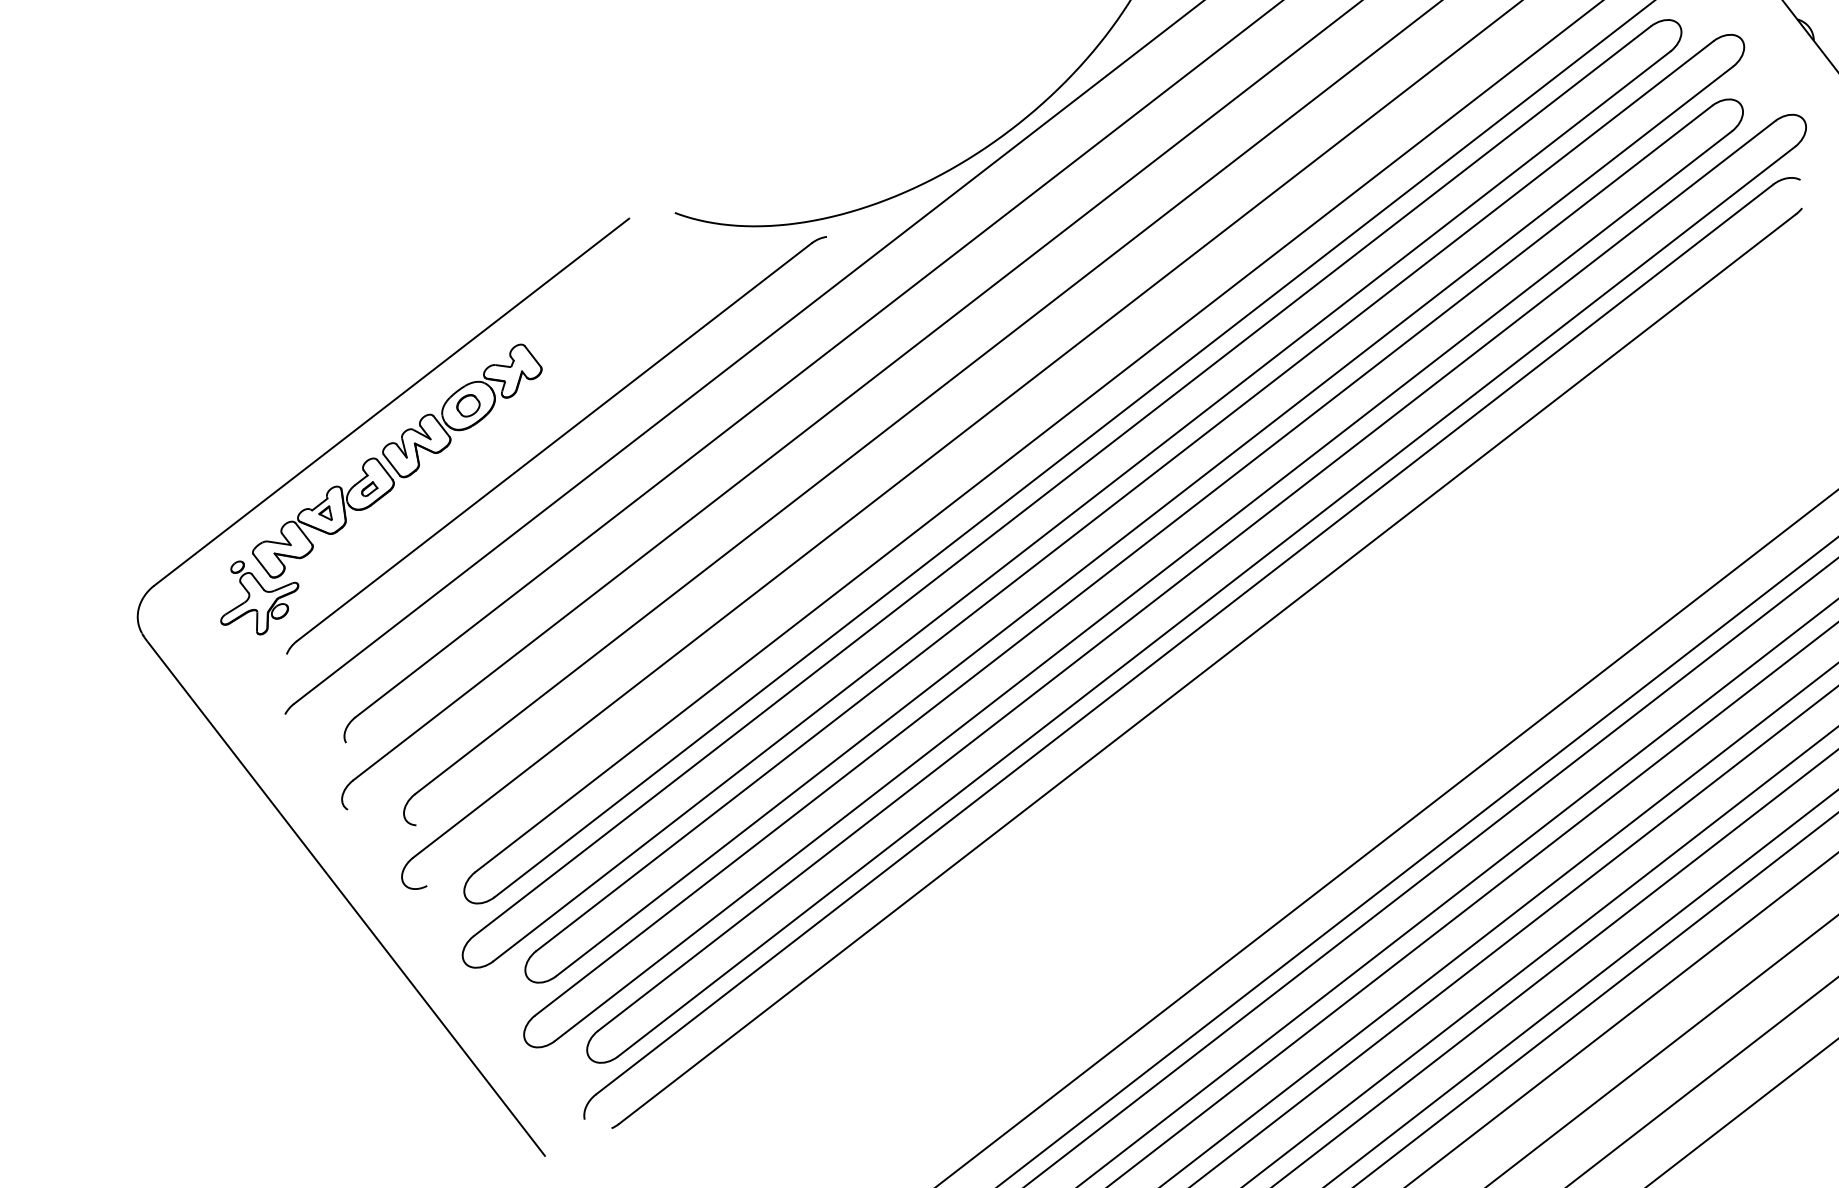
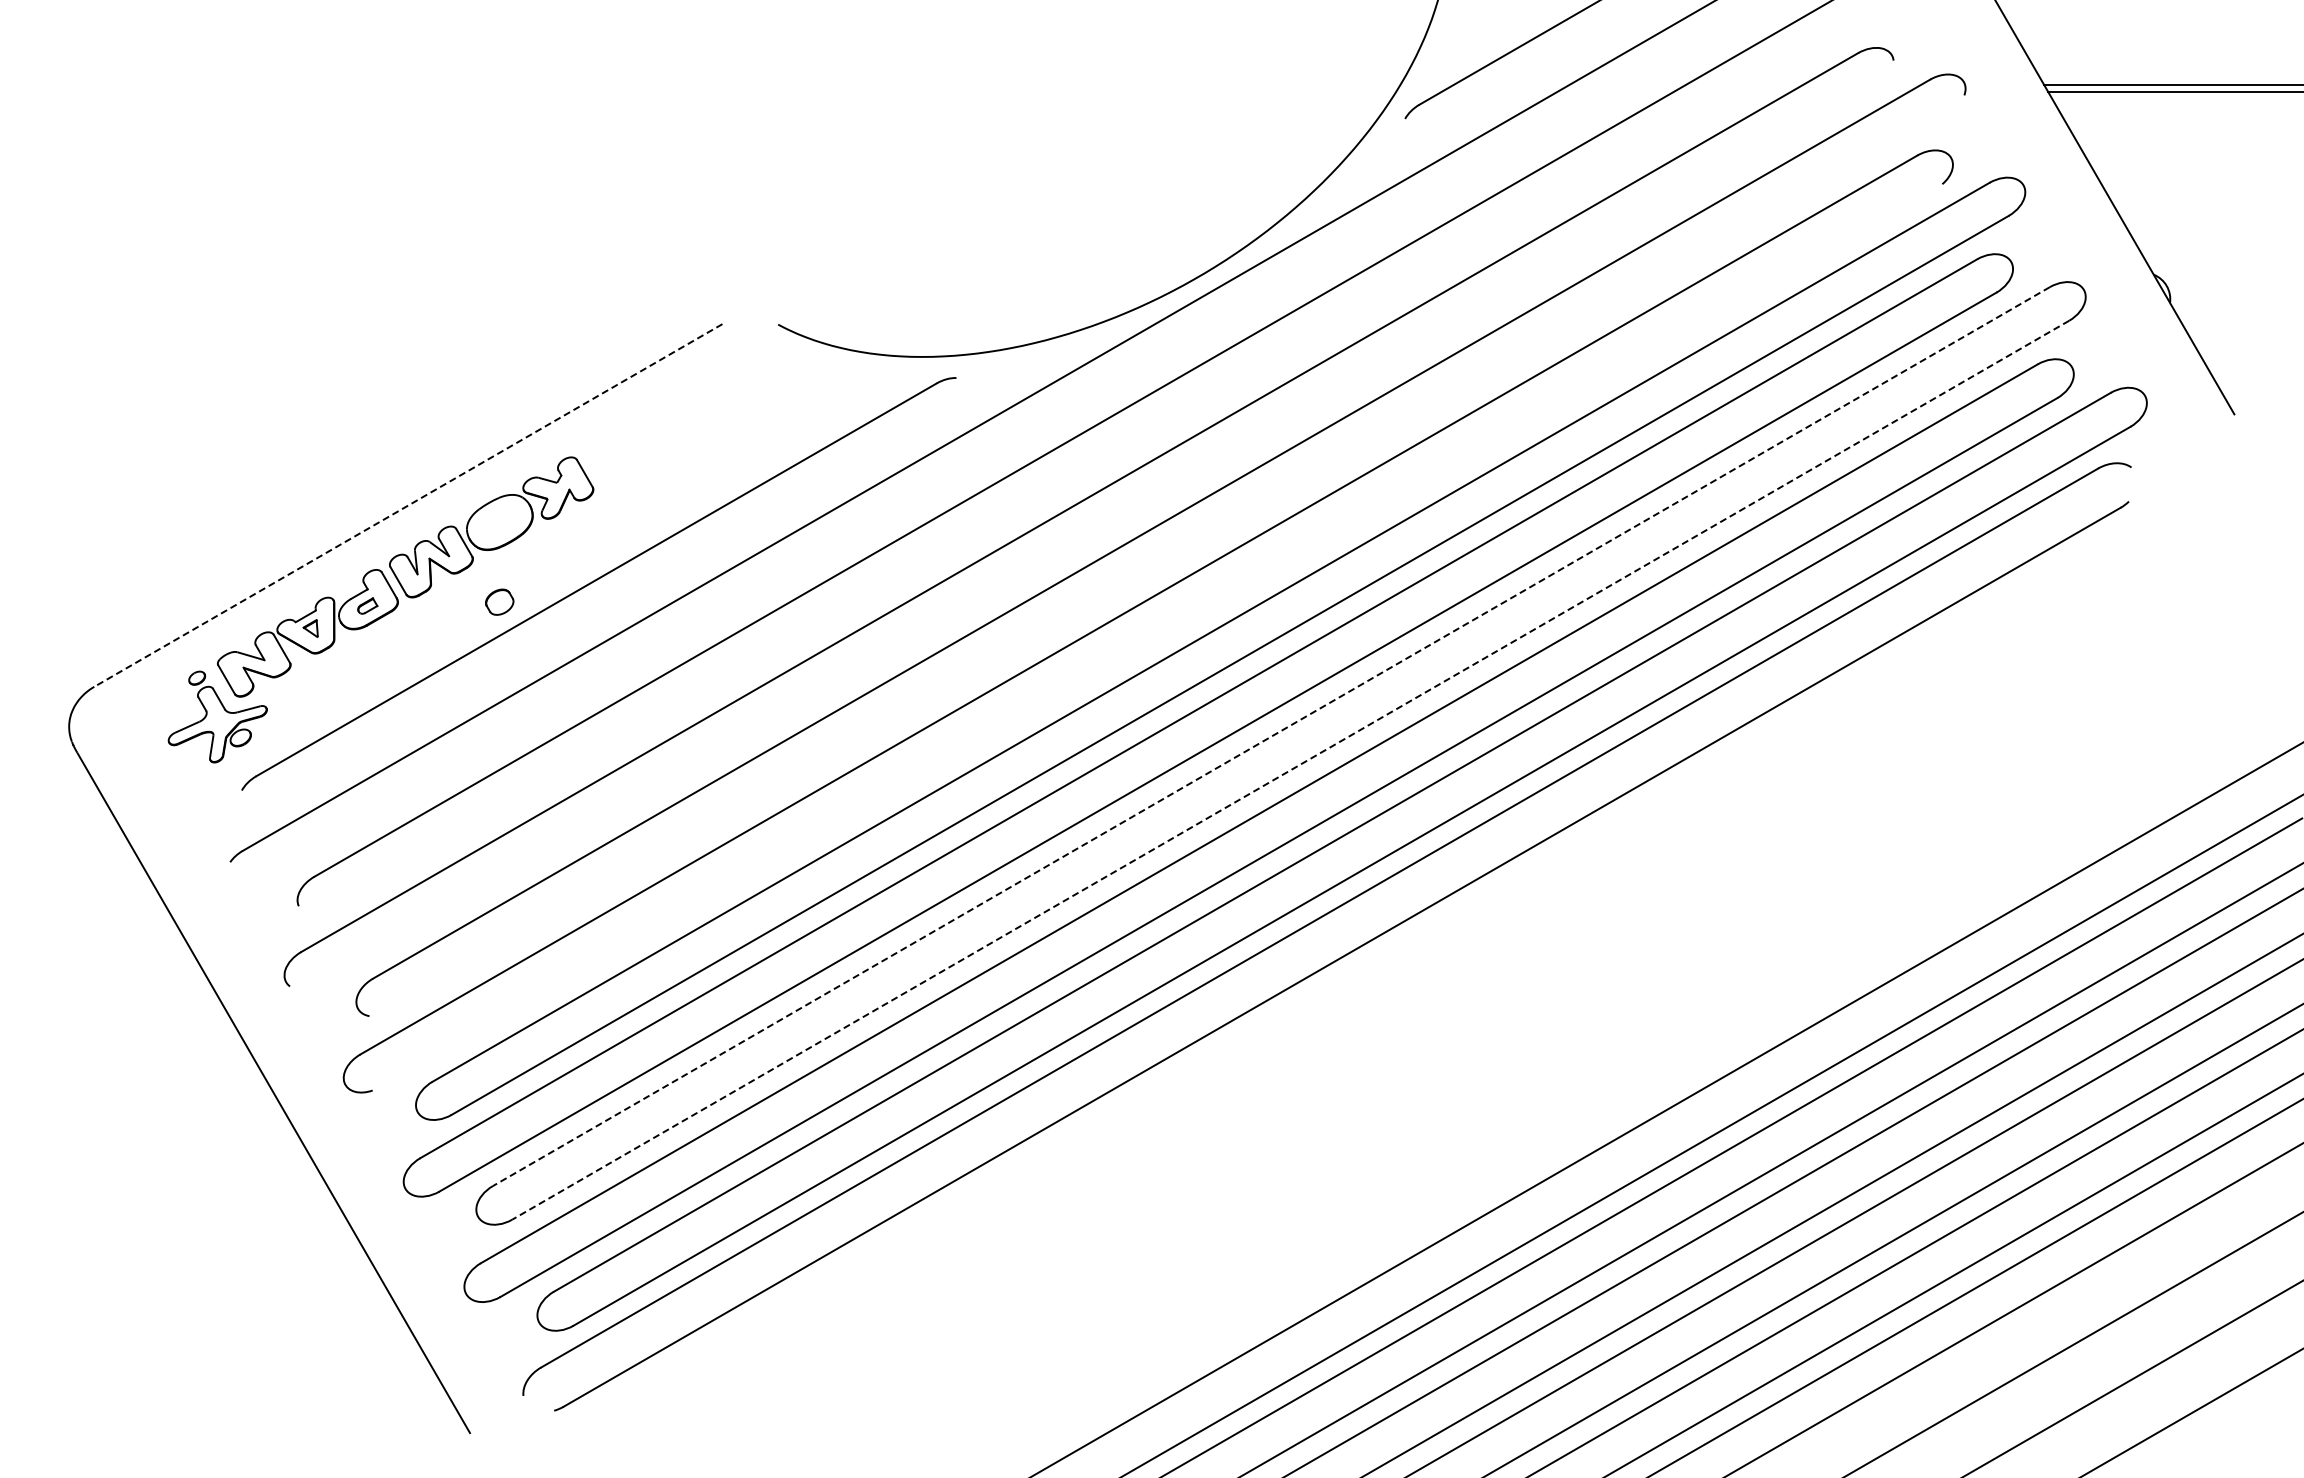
line: (391, 402) -> (408, 505), solid -> dashed
part: (468, 405) -> (499, 601), moved
line: (1125, 495) -> (1271, 736), solid -> dashed
line: (1144, 521) -> (1290, 770), solid -> dashed

